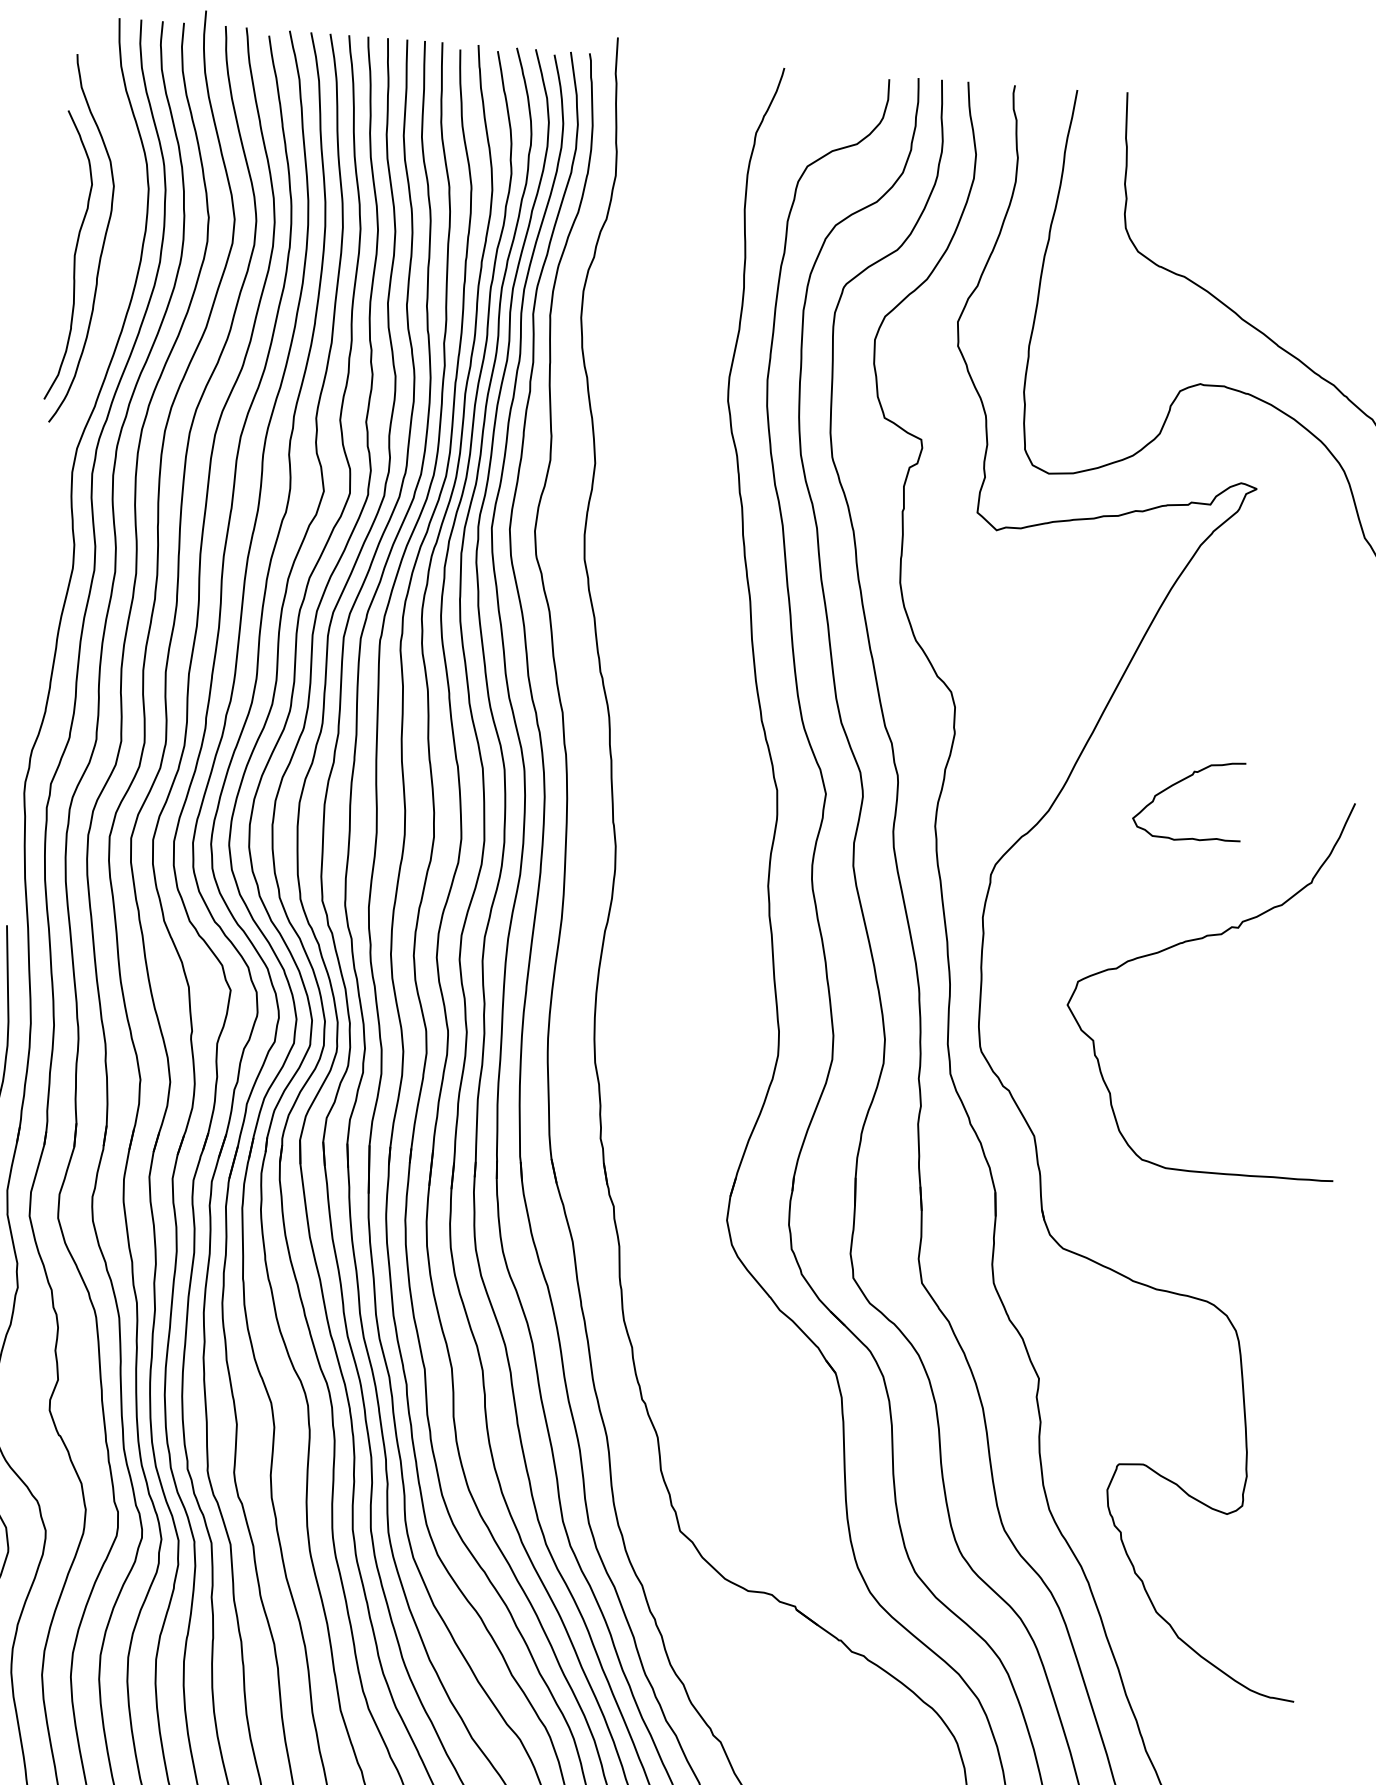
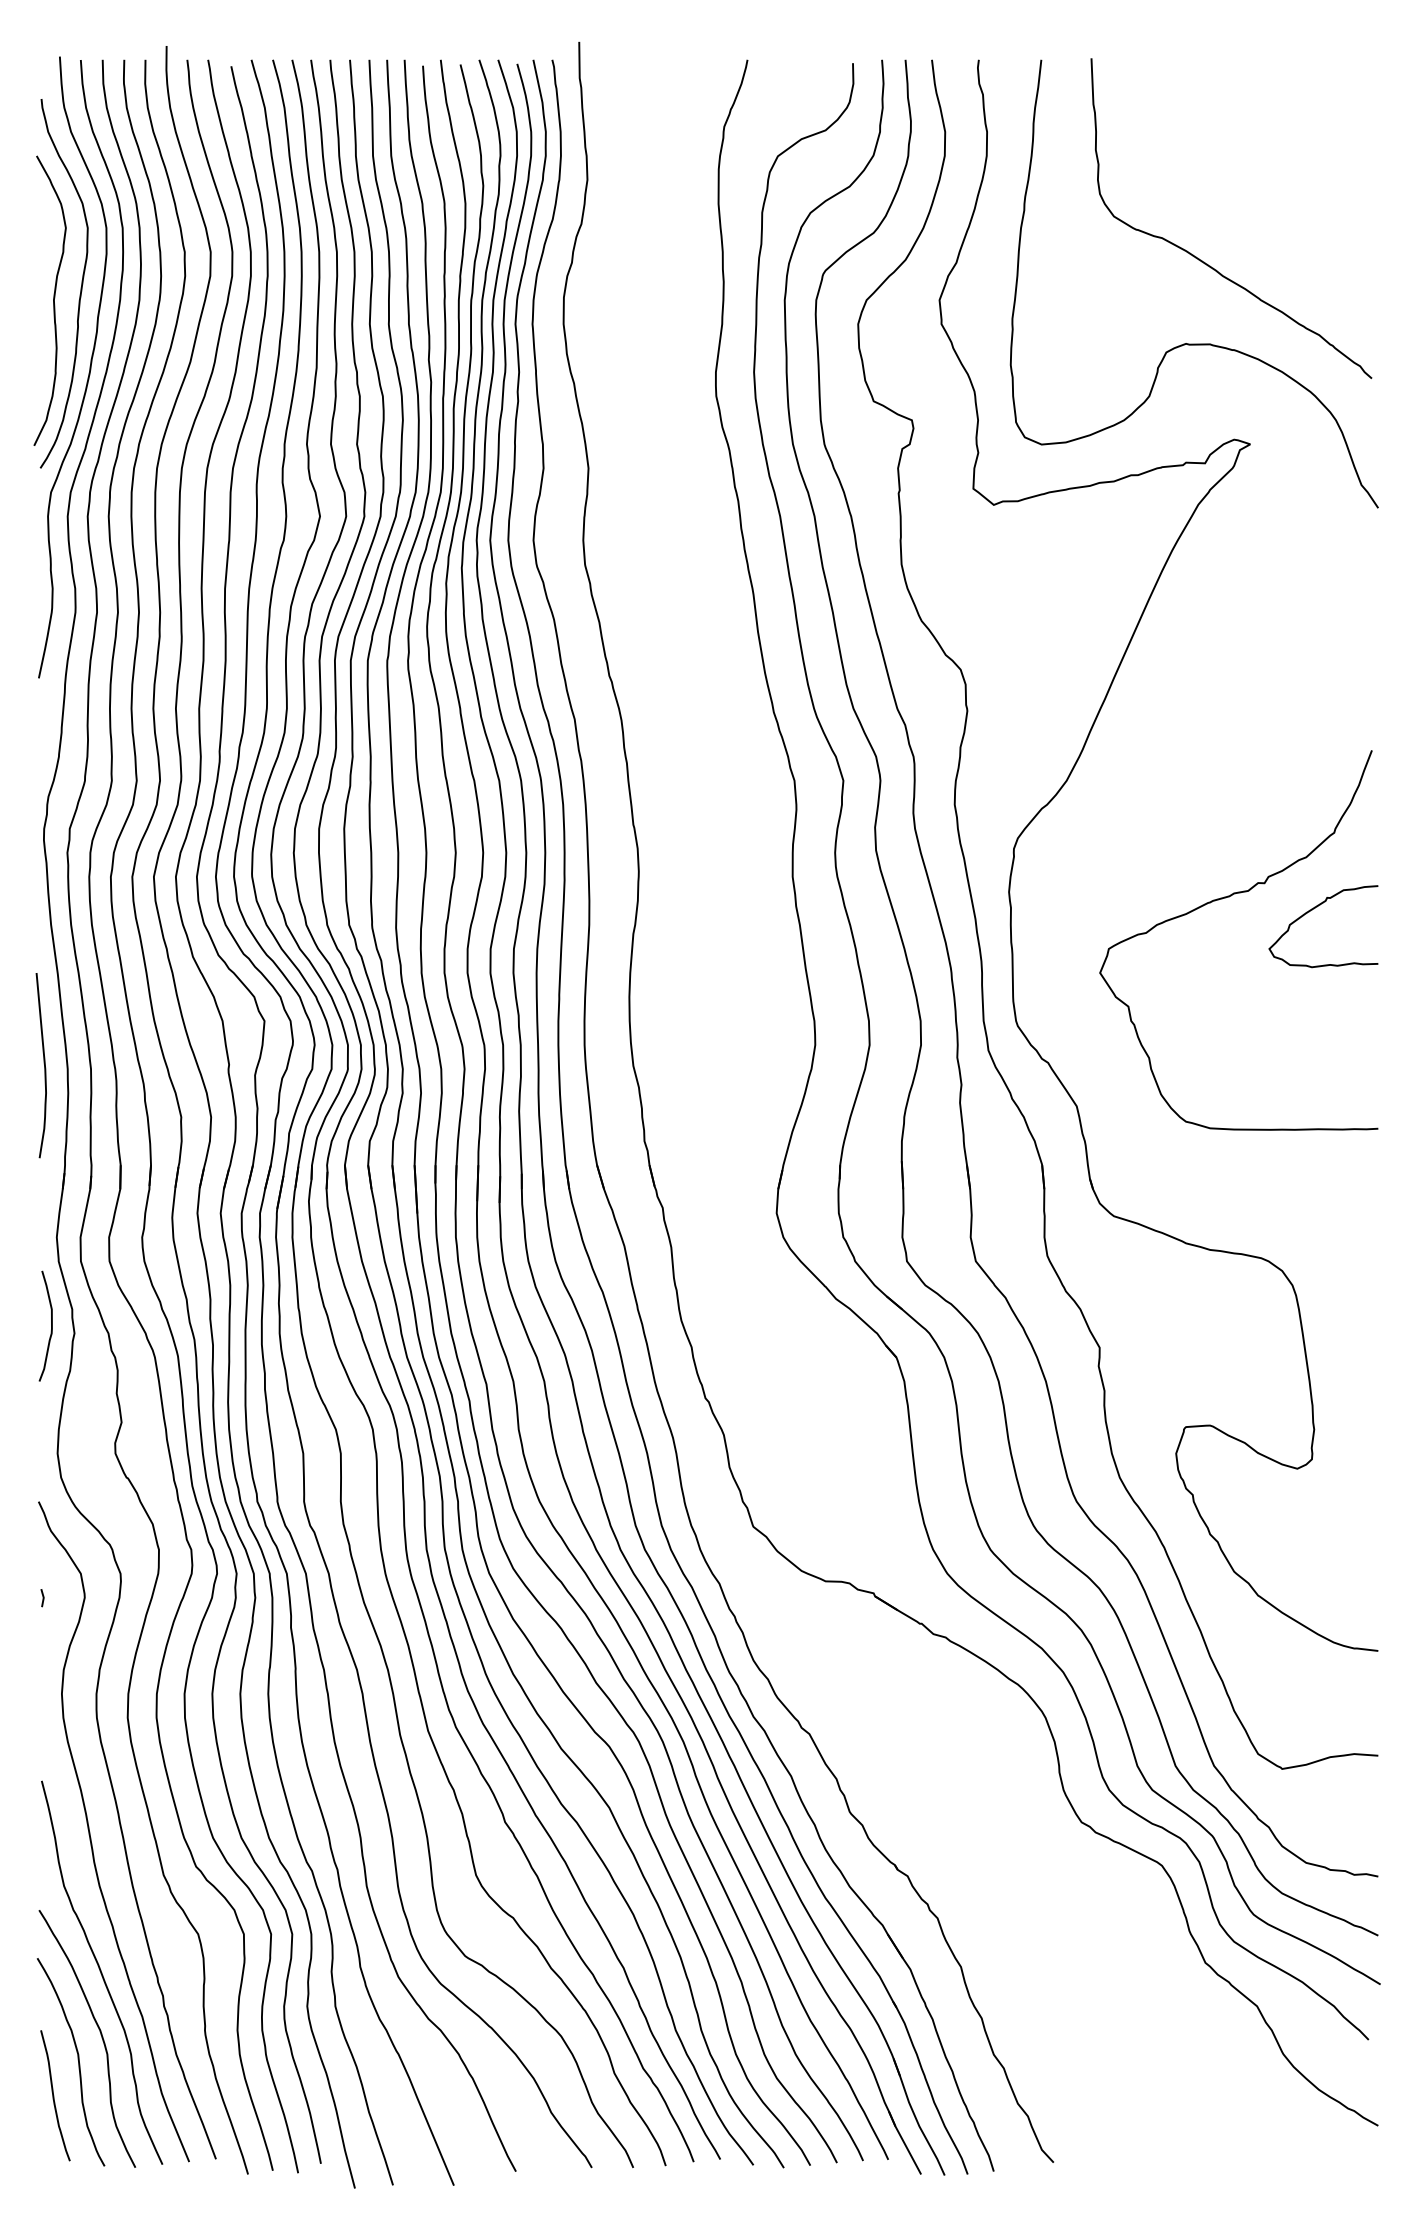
curve: (103, 330) -> (88, 372), added
curve: (1178, 783) -> (1312, 910), moved

